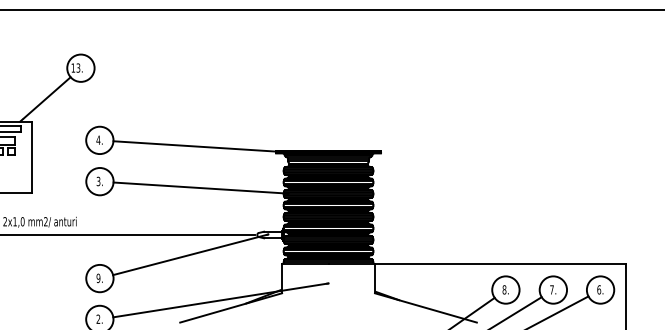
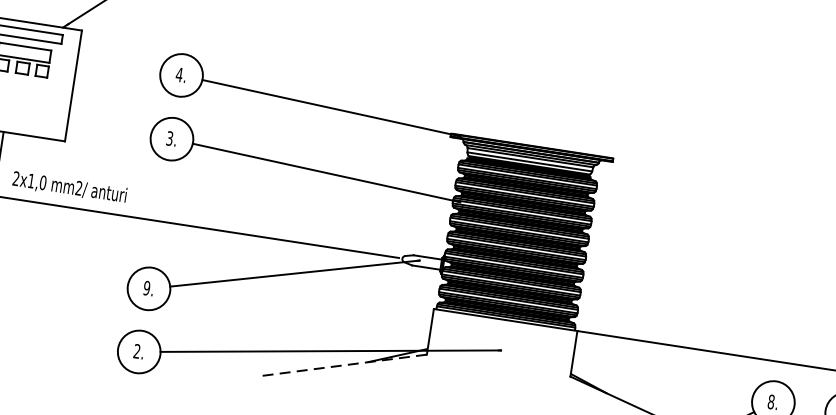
line: (231, 307) -> (345, 364), solid -> dashed

